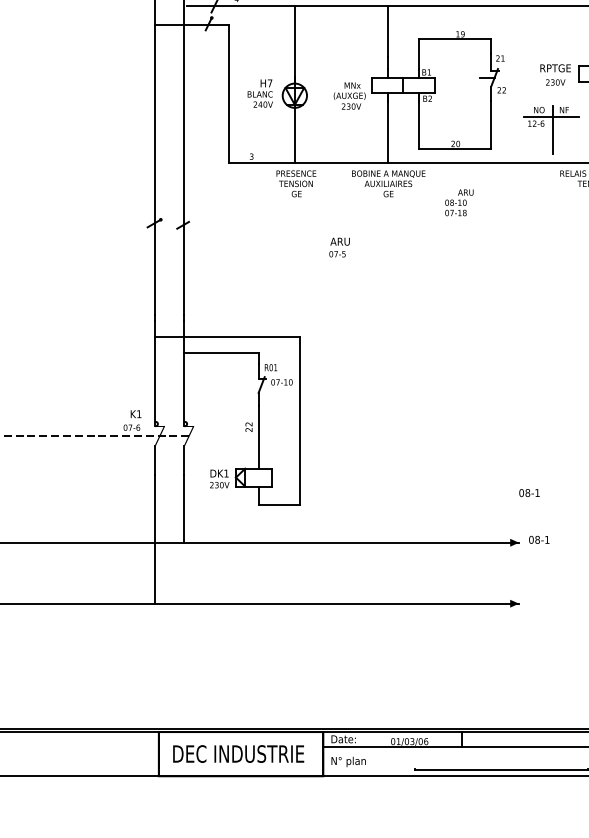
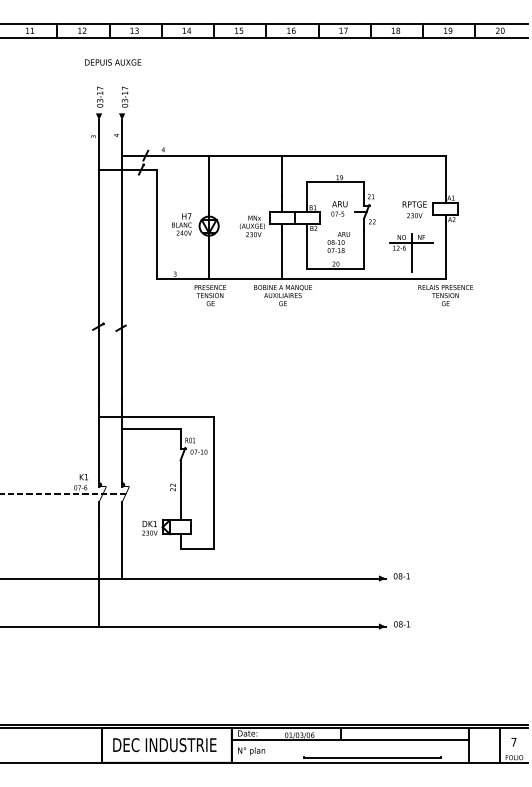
text: (458, 202) -> (338, 242), moved
text: (339, 247) -> (339, 208), moved
text: (528, 493) -> (401, 624), moved

